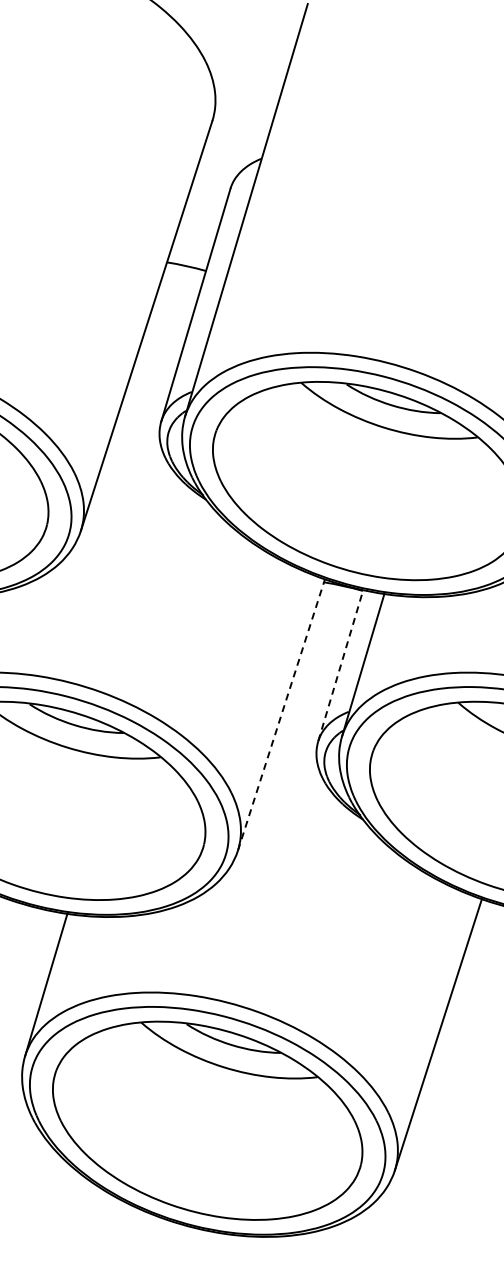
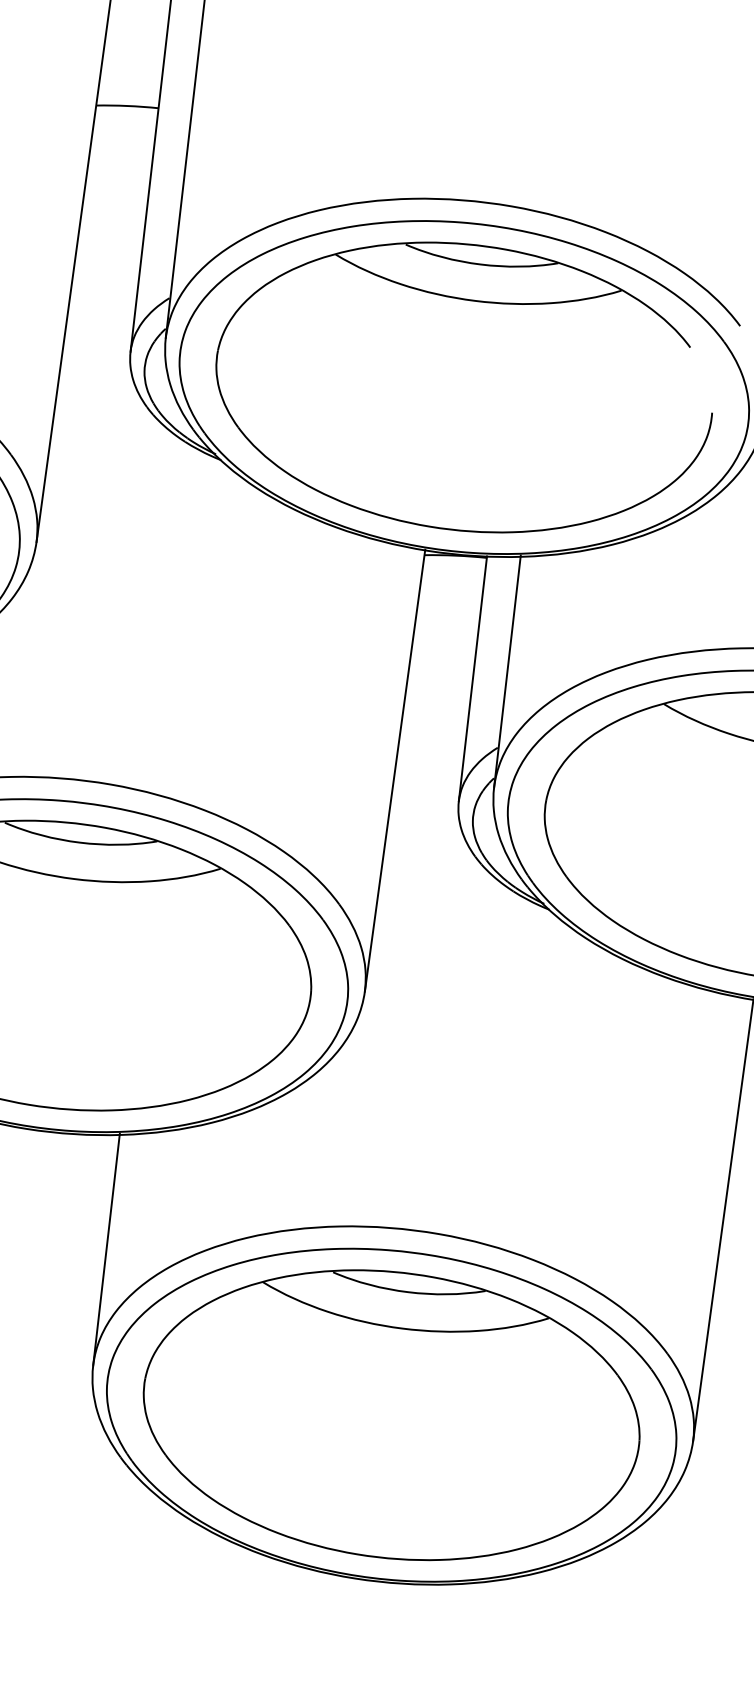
line: (340, 665) -> (472, 678), dashed -> solid
line: (281, 714) -> (394, 770), dashed -> solid

